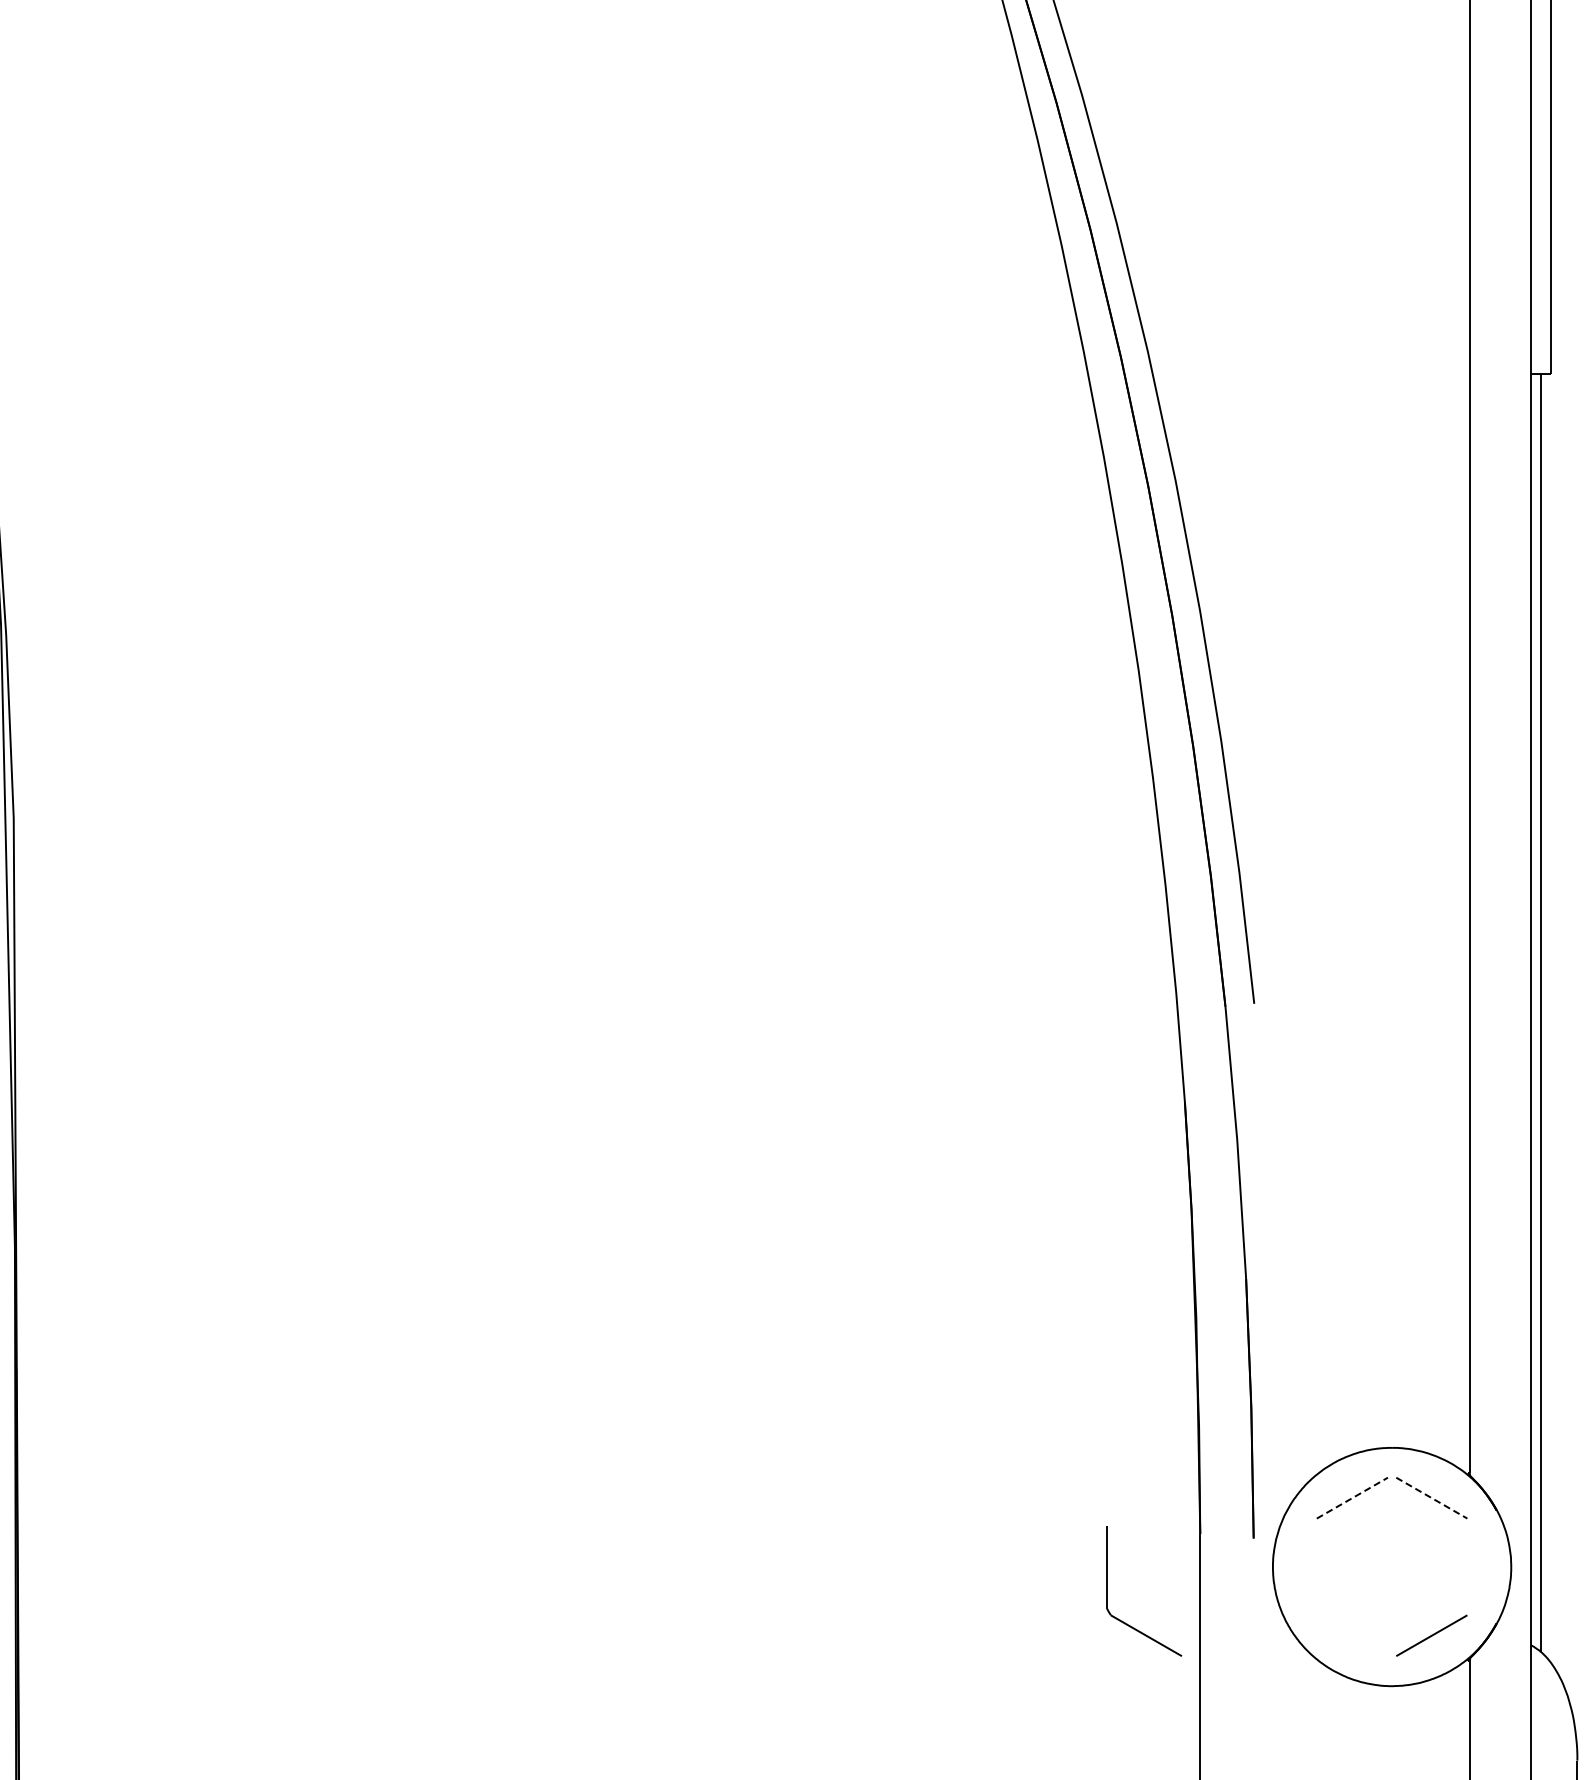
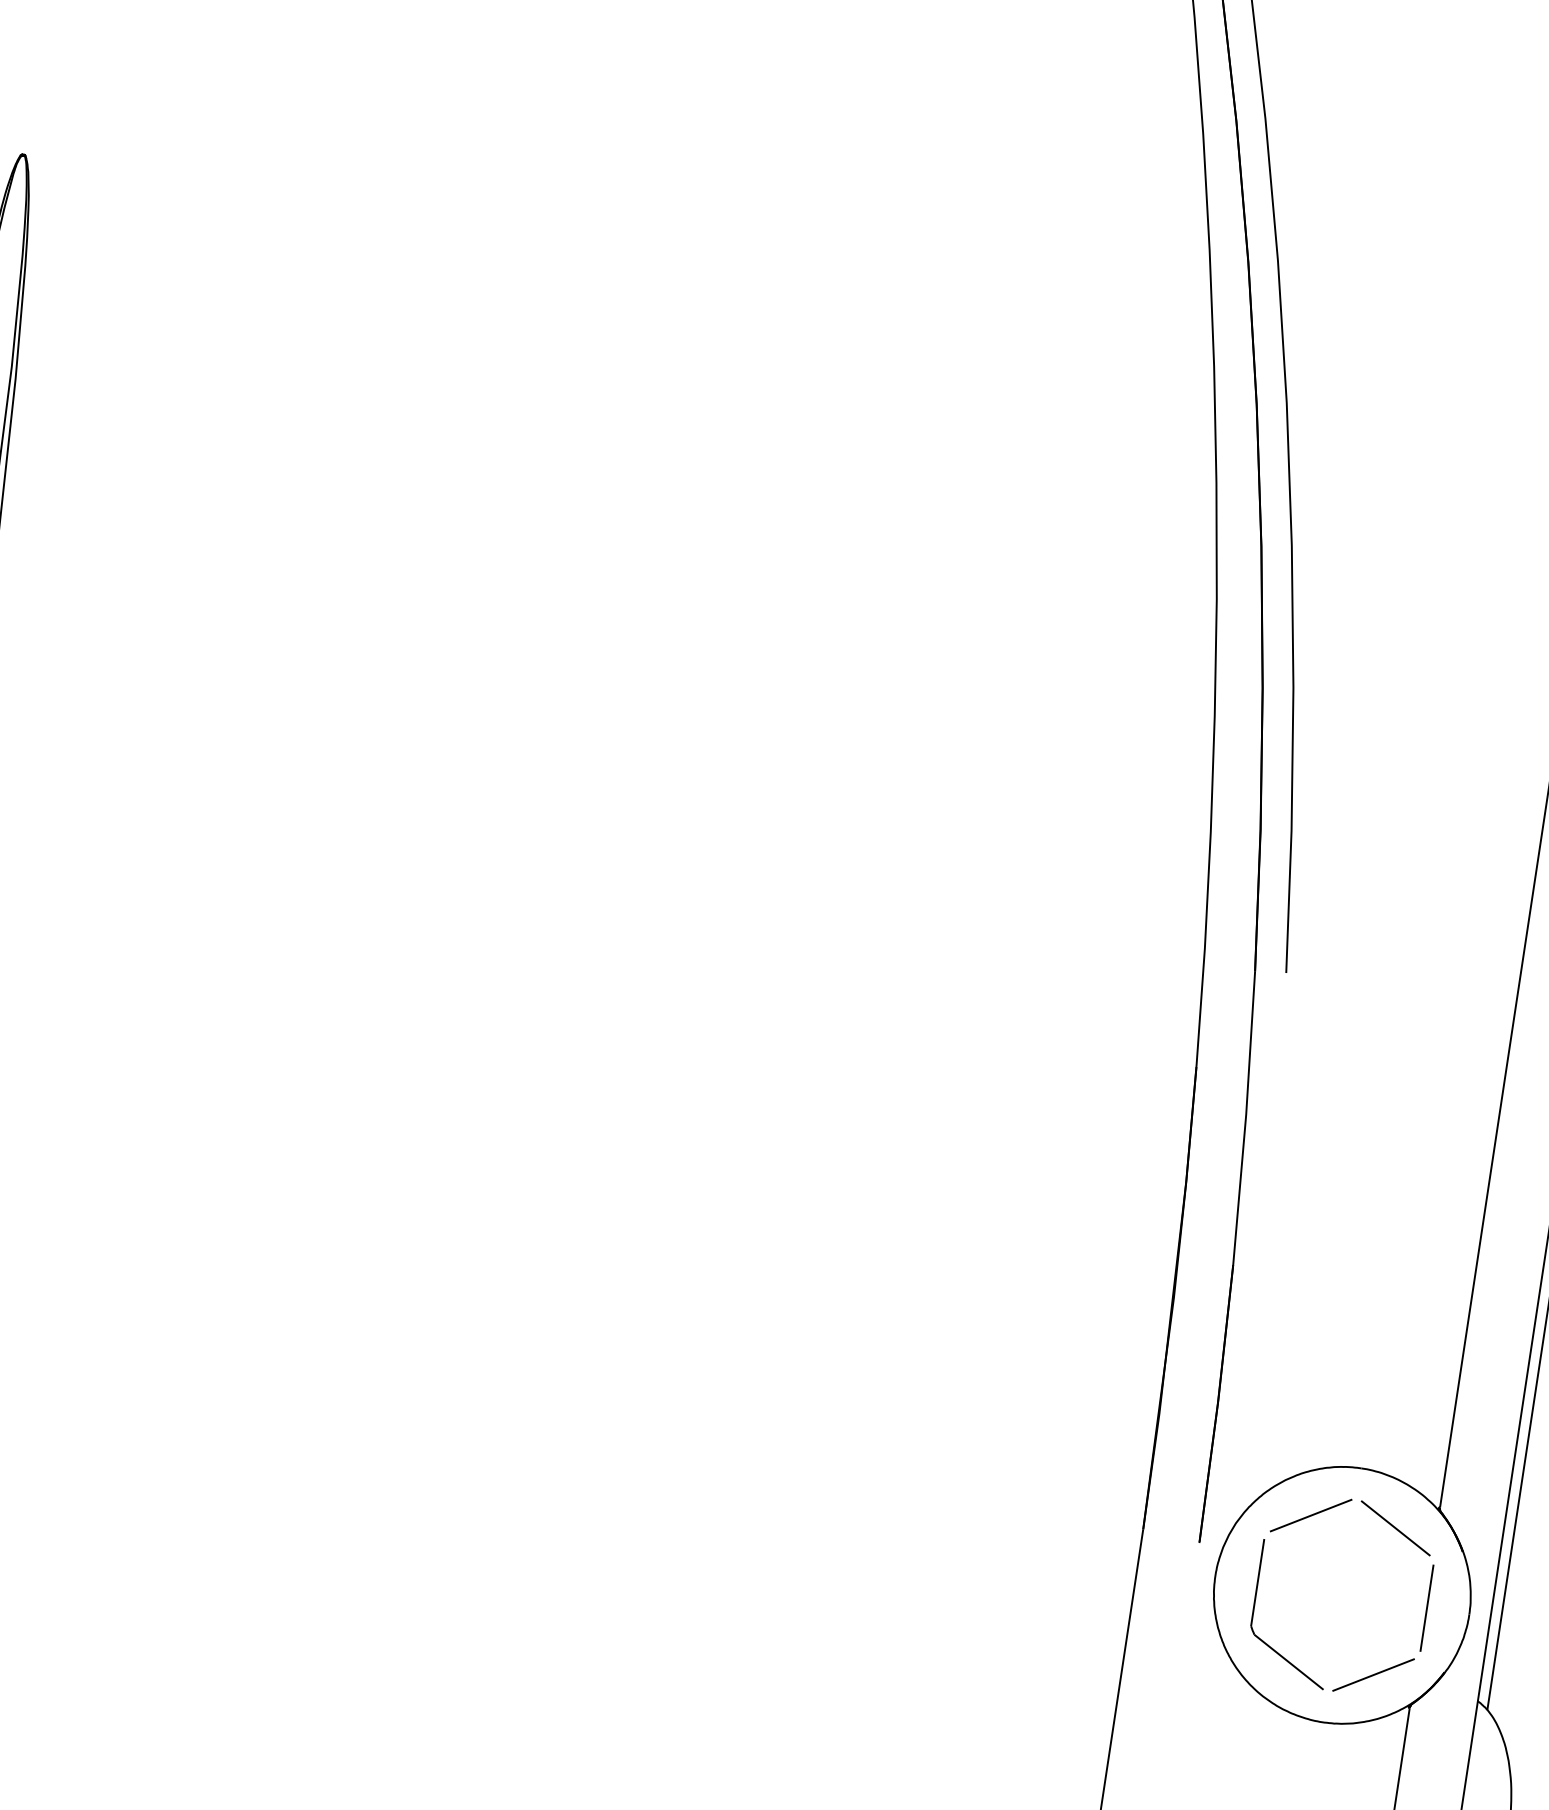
line: (1352, 1497) -> (1311, 1514), dashed -> solid
line: (1432, 1498) -> (1396, 1528), dashed -> solid
line: (1471, 1566) -> (1427, 1607), added
part: (1127, 1623) -> (1270, 1646), moved

